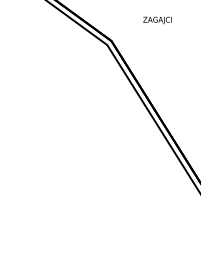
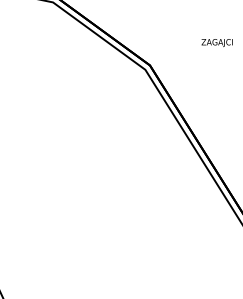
text: (156, 20) -> (216, 43), moved

